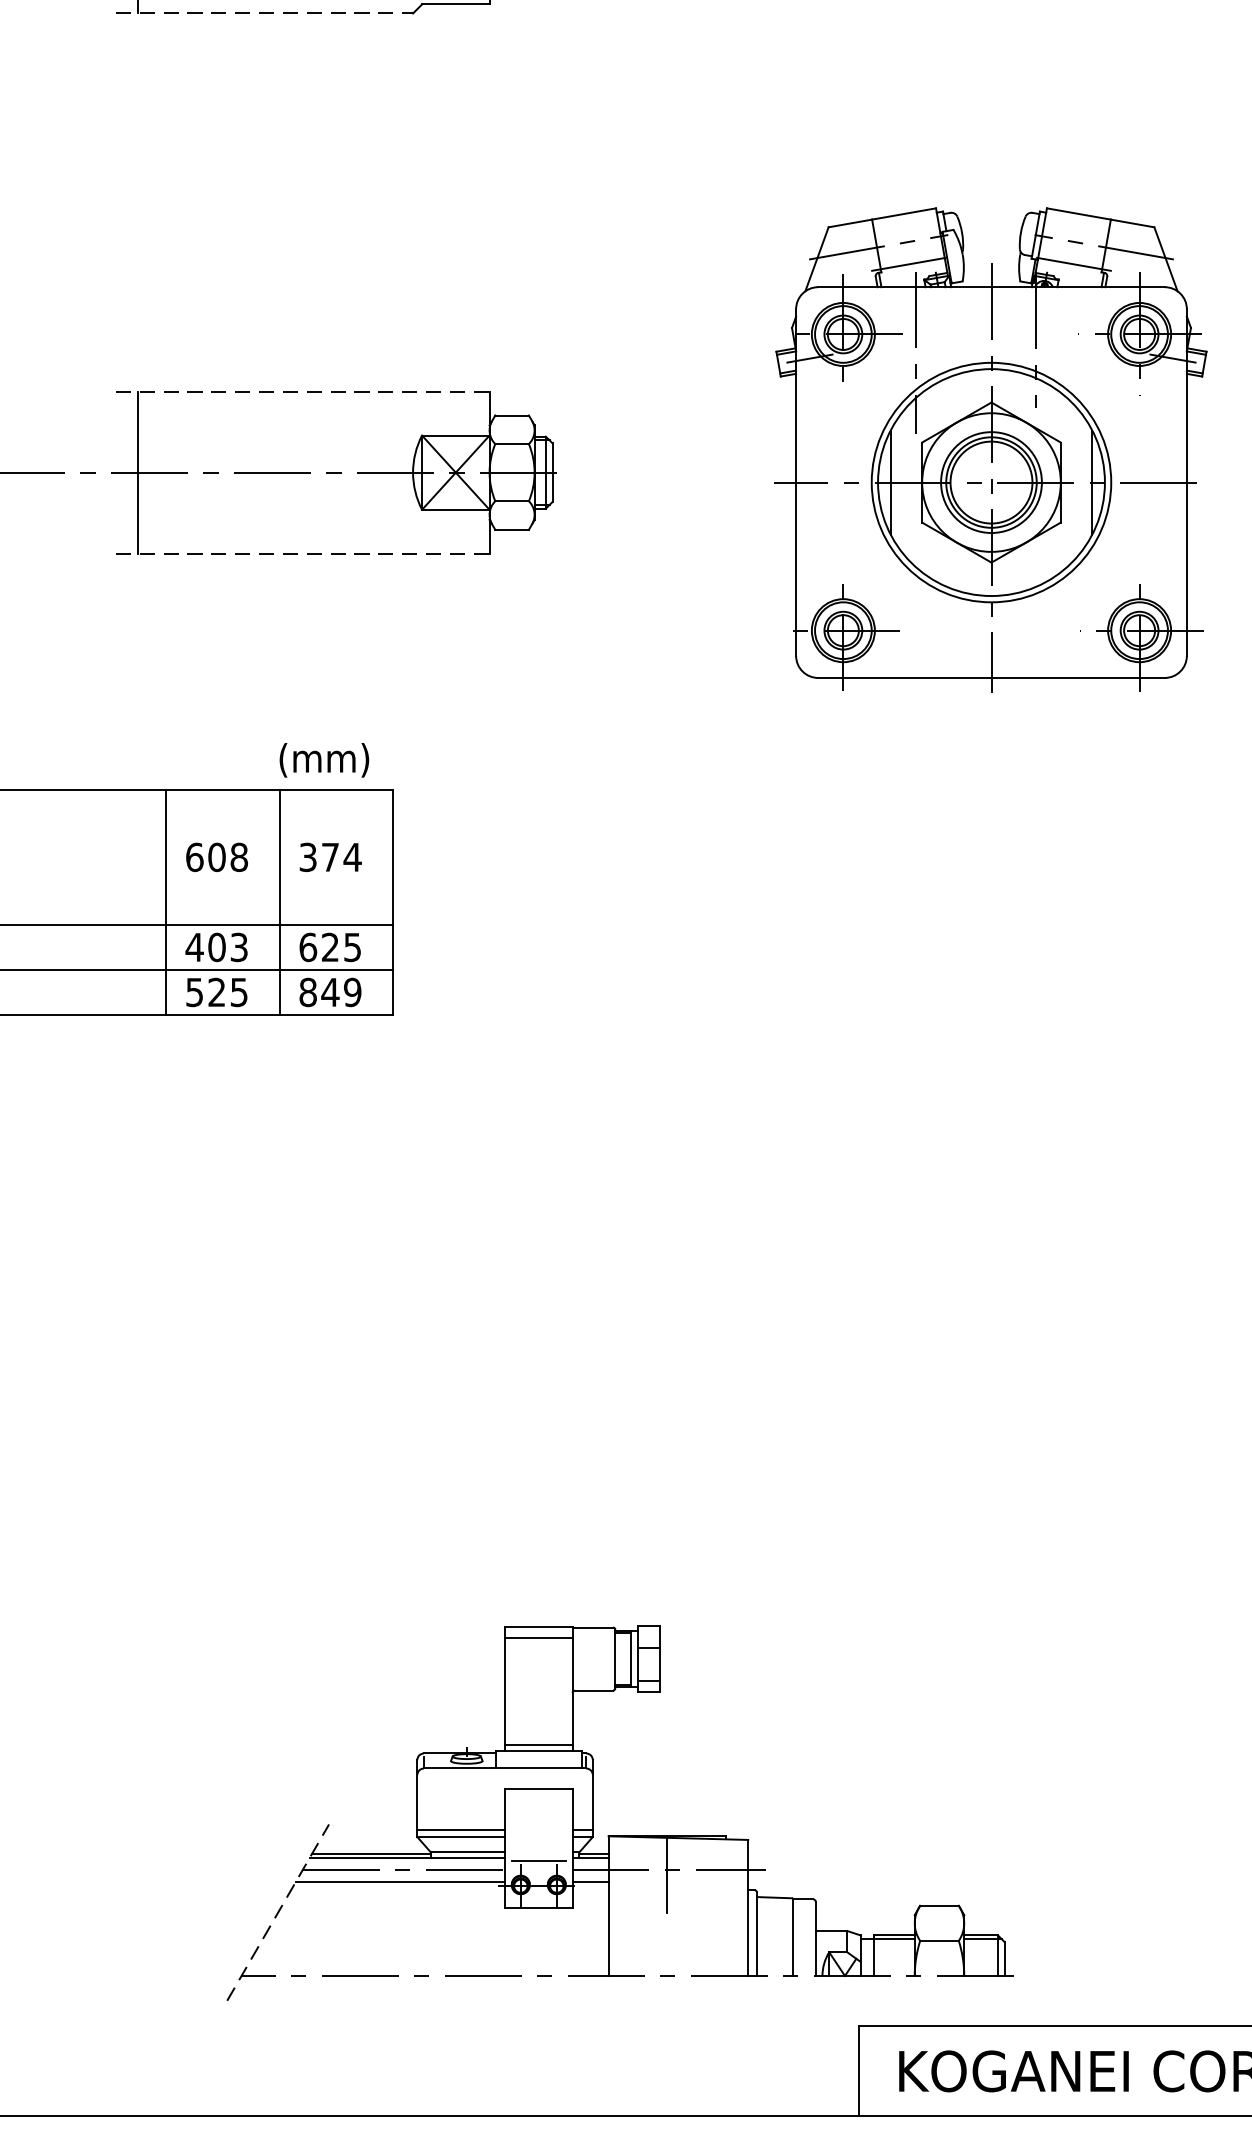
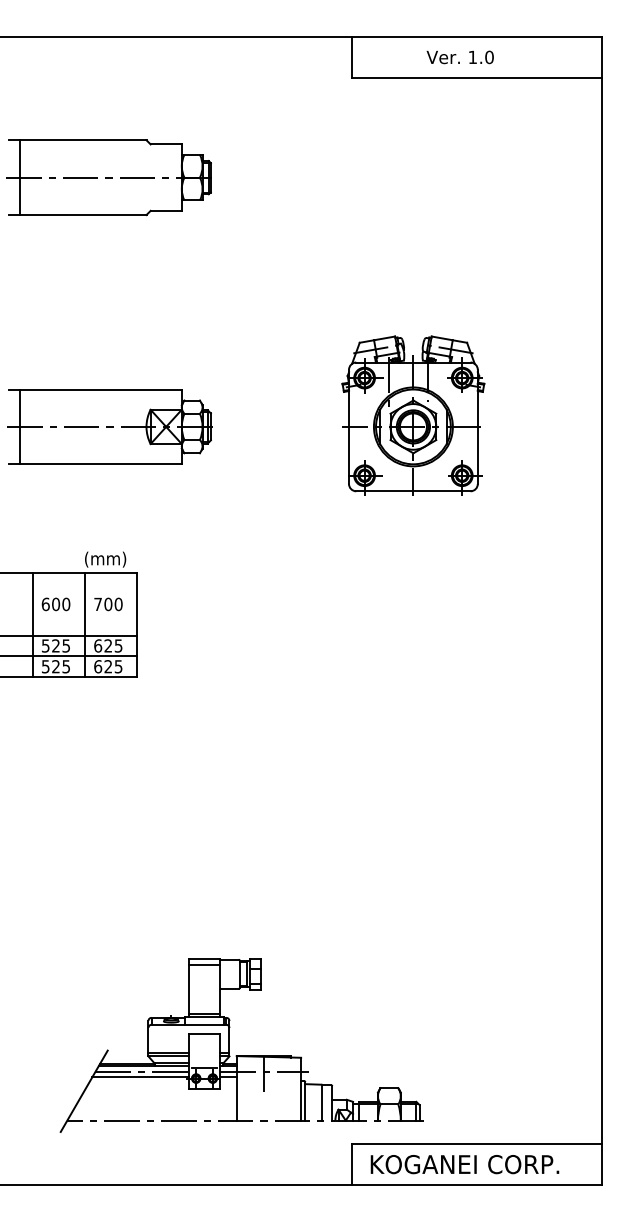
line: (263, 14) -> (77, 215), dashed -> solid
line: (304, 391) -> (96, 389), dashed -> solid
part: (991, 447) -> (413, 415), size x0.71
line: (304, 554) -> (96, 464), dashed -> solid
text: (239, 857) -> (66, 604), 608 -> 600
text: (330, 857) -> (108, 604), 374 -> 700
text: (215, 946) -> (55, 645), 403 -> 525
text: (330, 991) -> (108, 666), 849 -> 625
line: (278, 1913) -> (84, 1091), dashed -> solid

